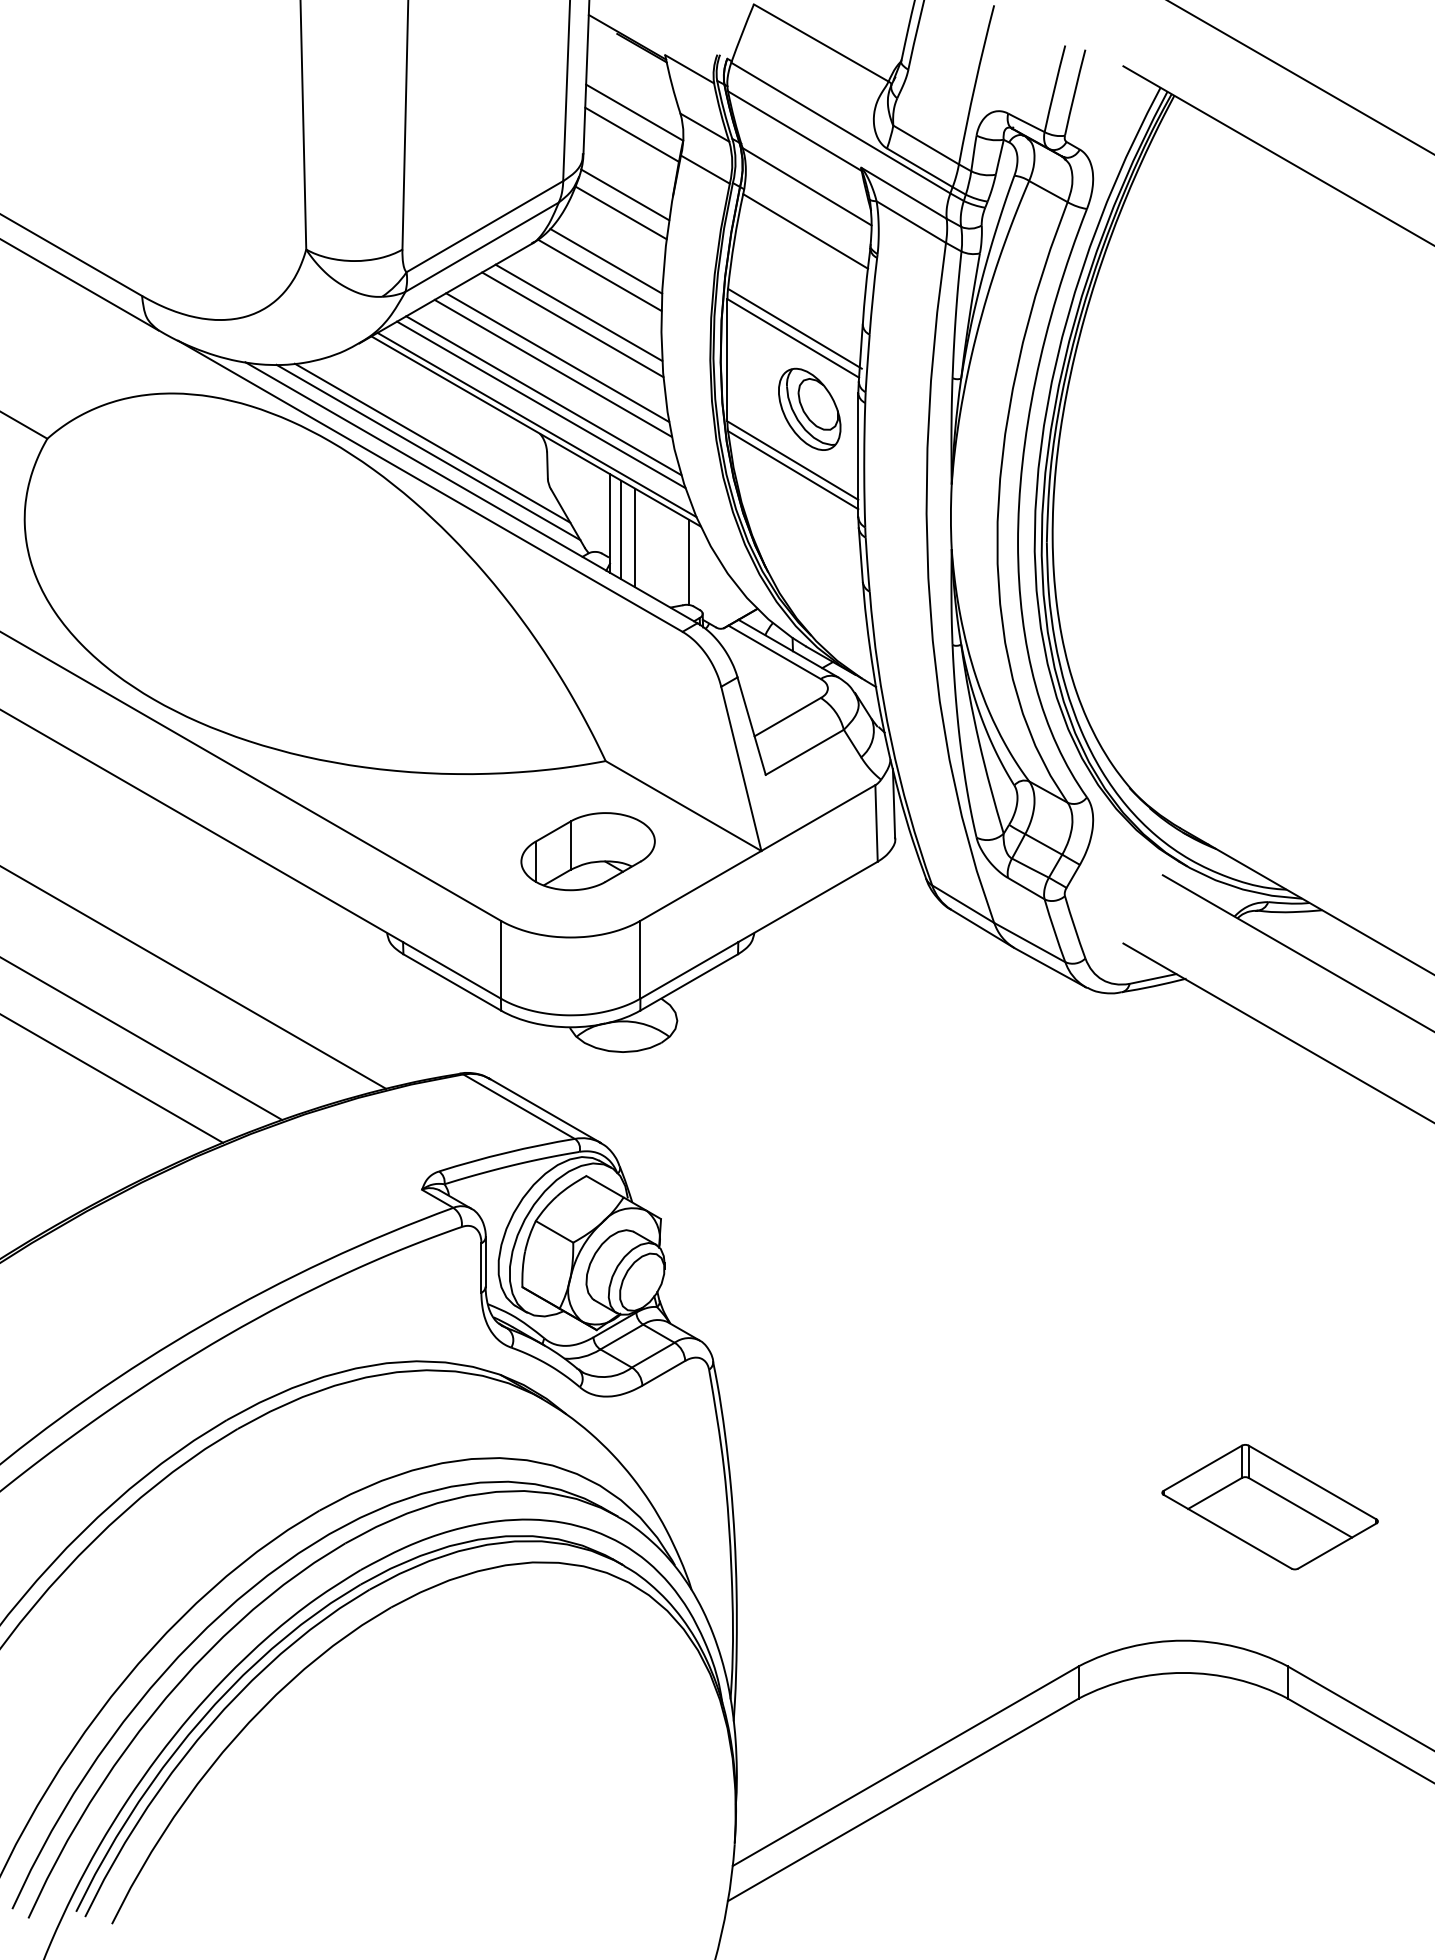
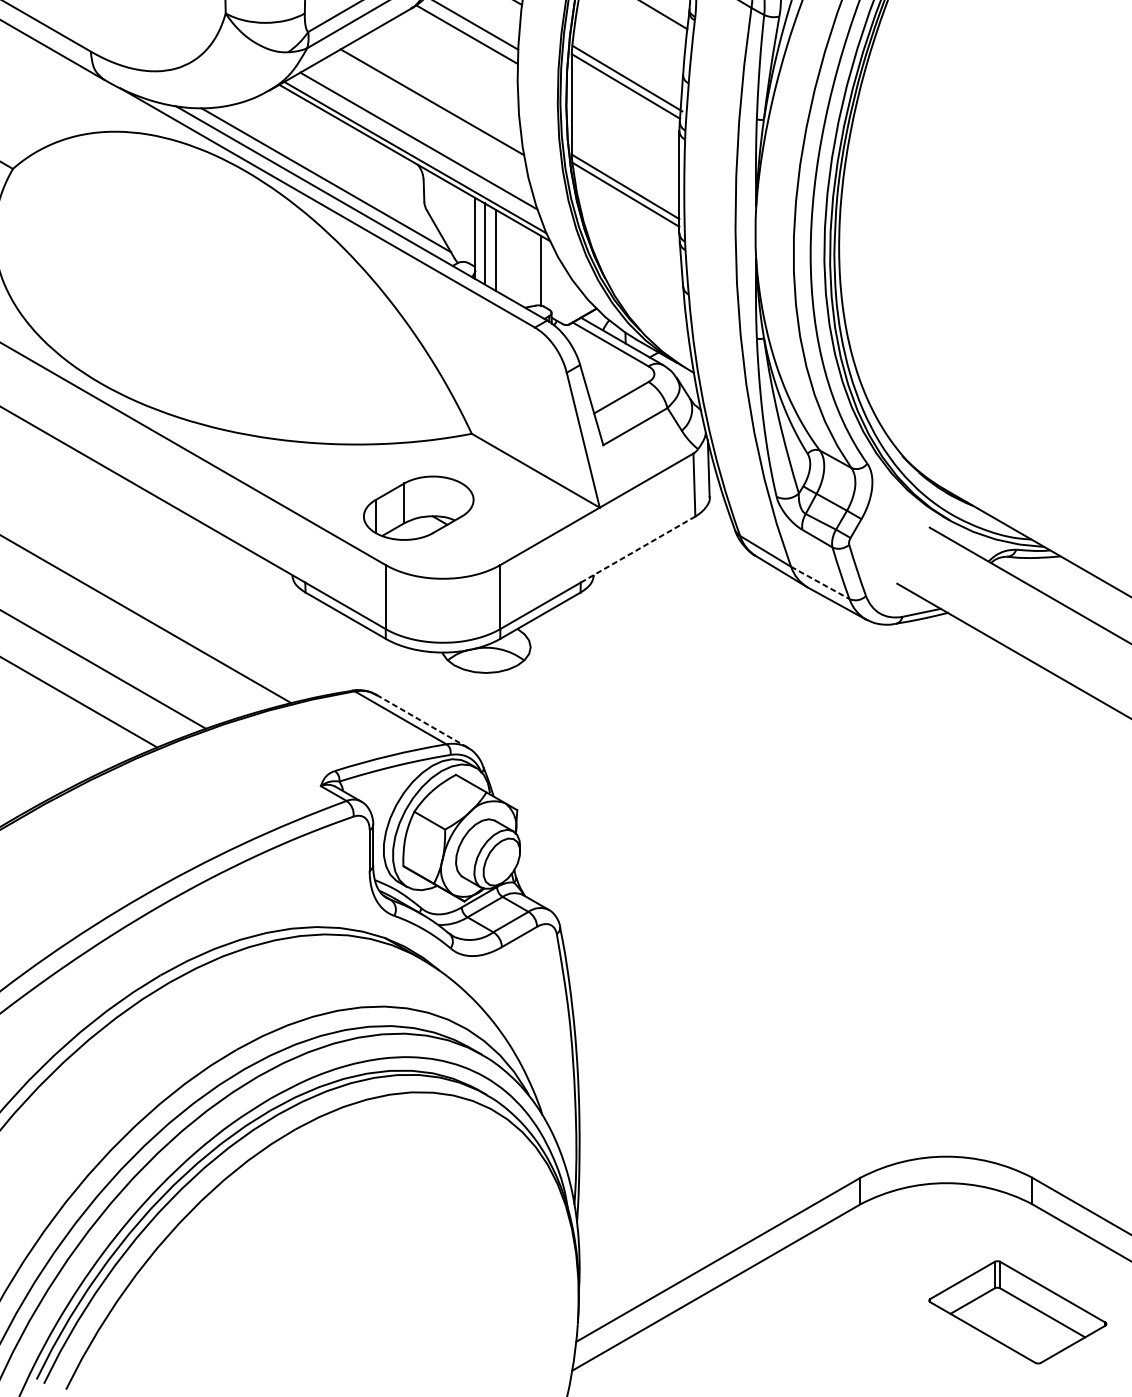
line: (578, 312) -> (449, 65), removed
line: (572, 324) -> (444, 75), removed
line: (552, 367) -> (428, 110), removed
line: (543, 395) -> (420, 133), removed
part: (809, 408) -> (639, 144), removed
line: (432, 442) -> (329, 172), removed
part: (587, 851) -> (418, 508), moved
line: (808, 901) -> (638, 549), solid -> dashed
line: (1029, 942) -> (820, 582), solid -> dashed
line: (544, 1110) -> (421, 720), solid -> dashed
part: (1269, 1507) -> (1017, 1312), moved

